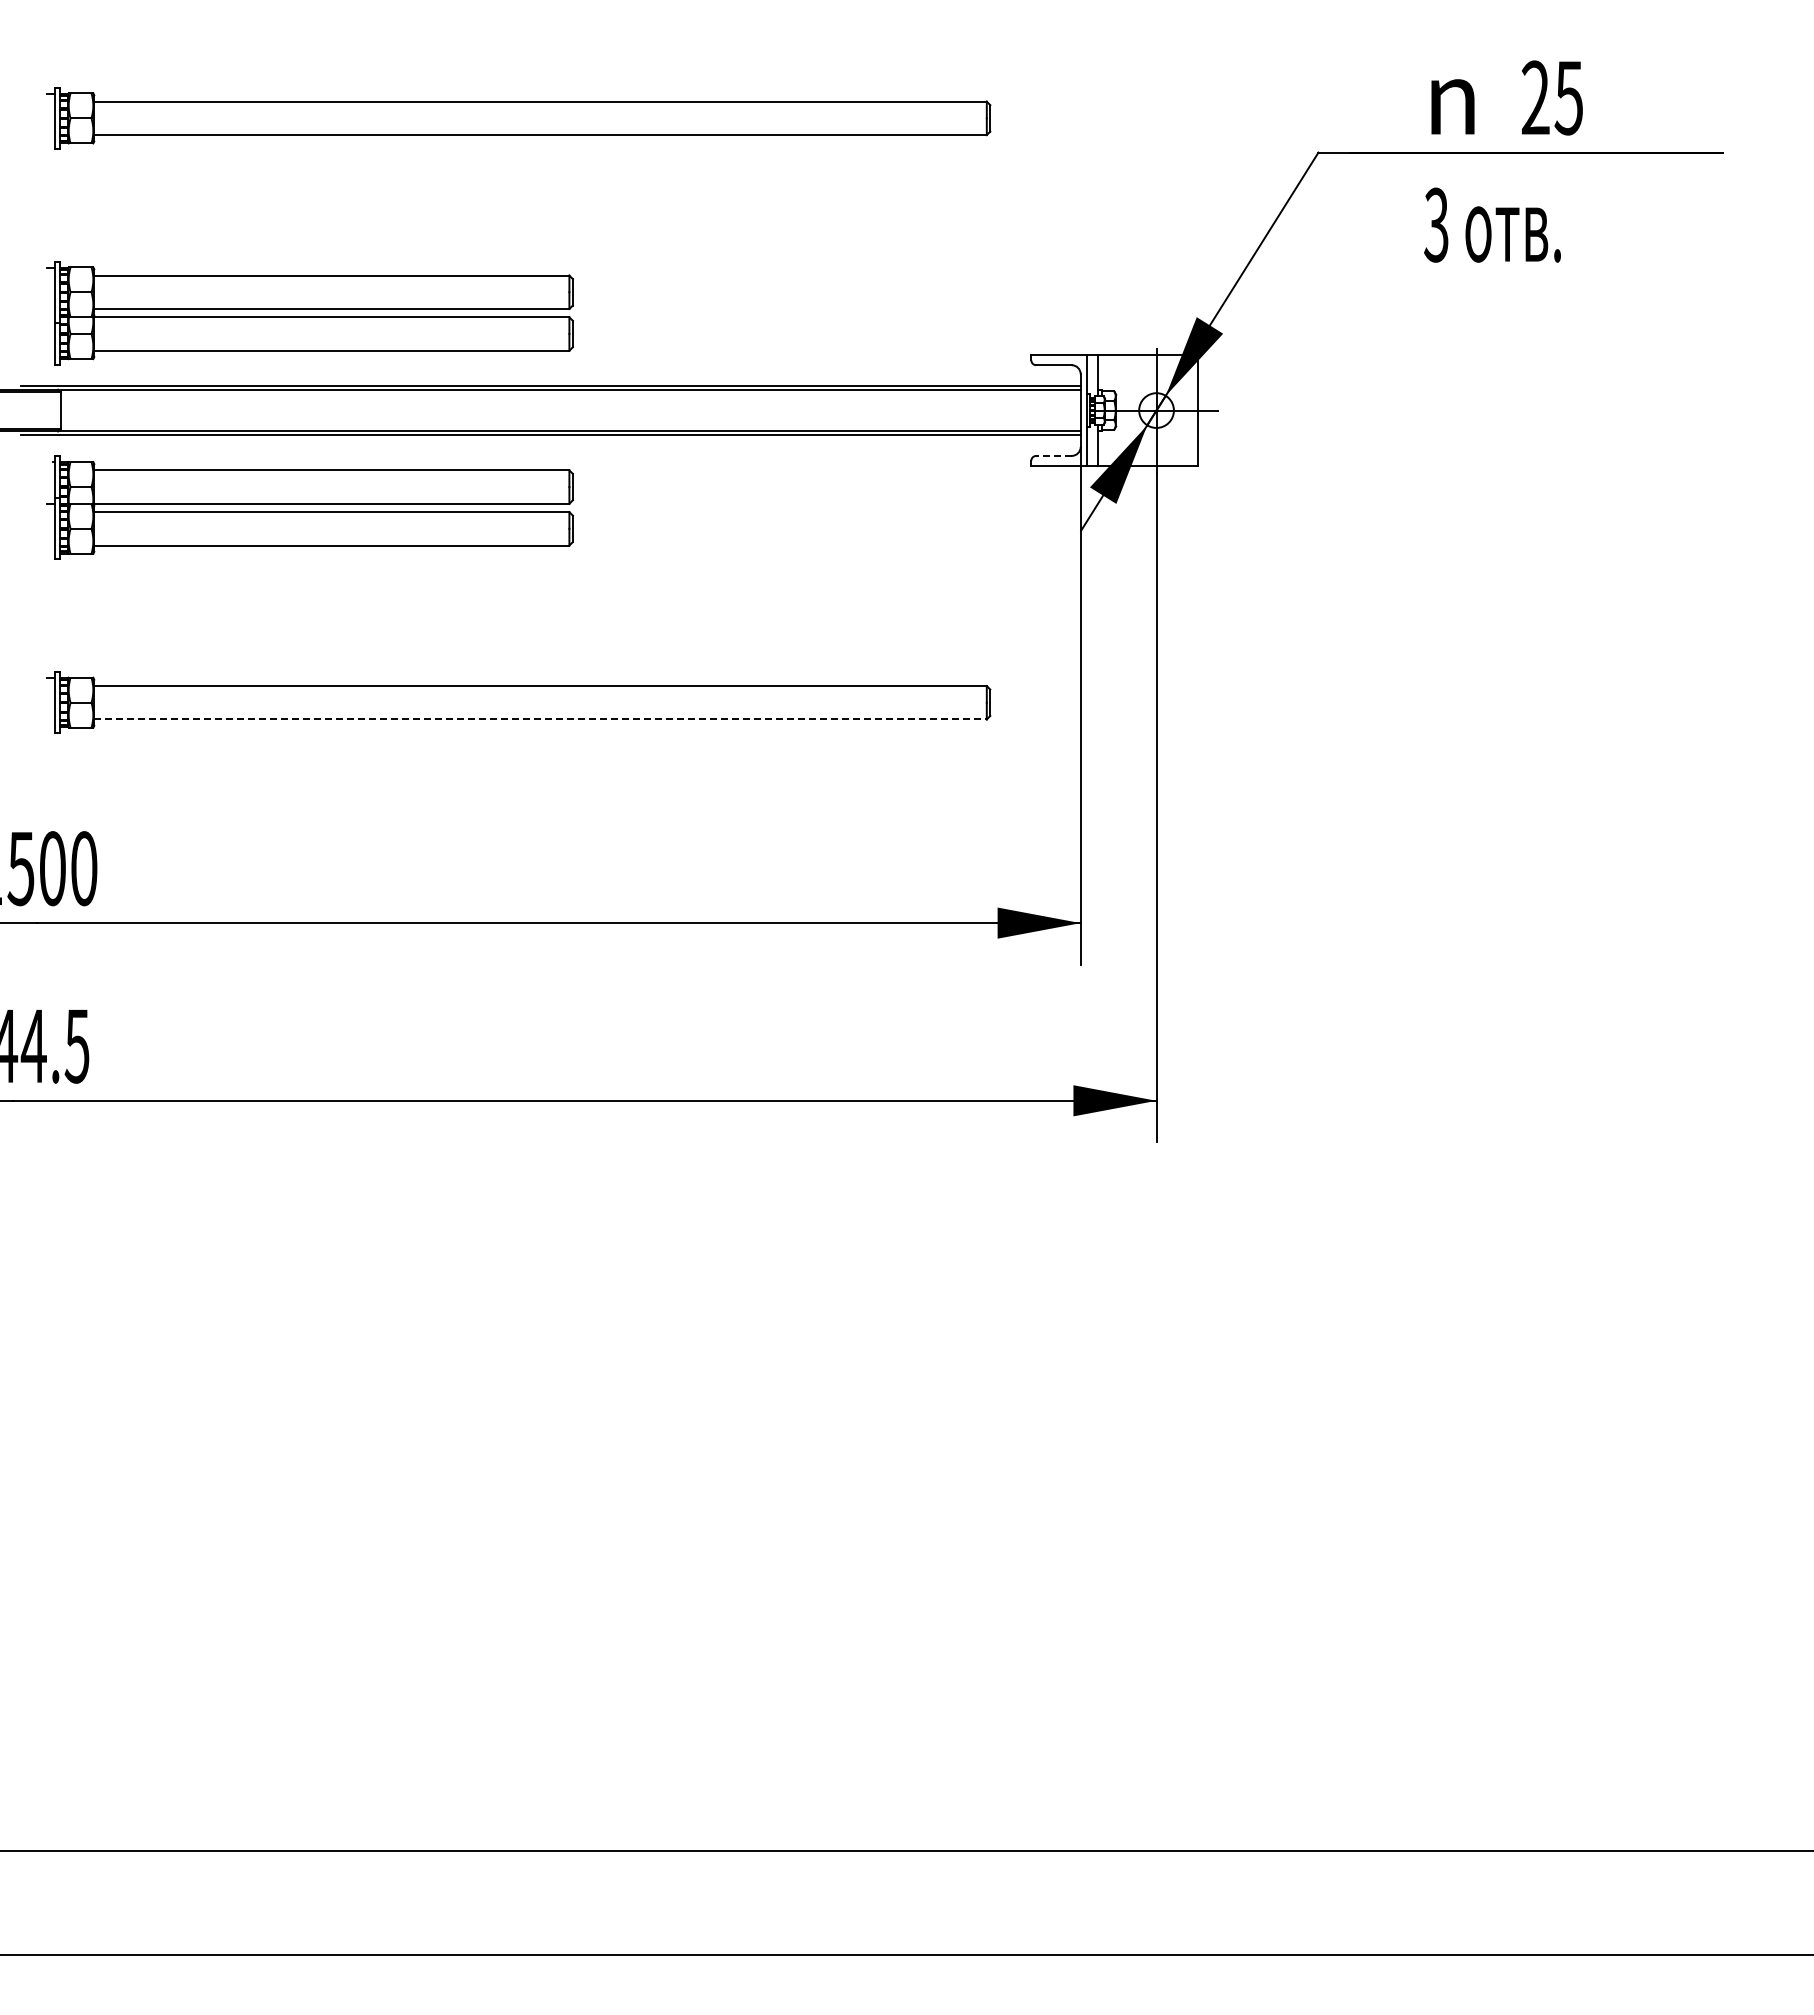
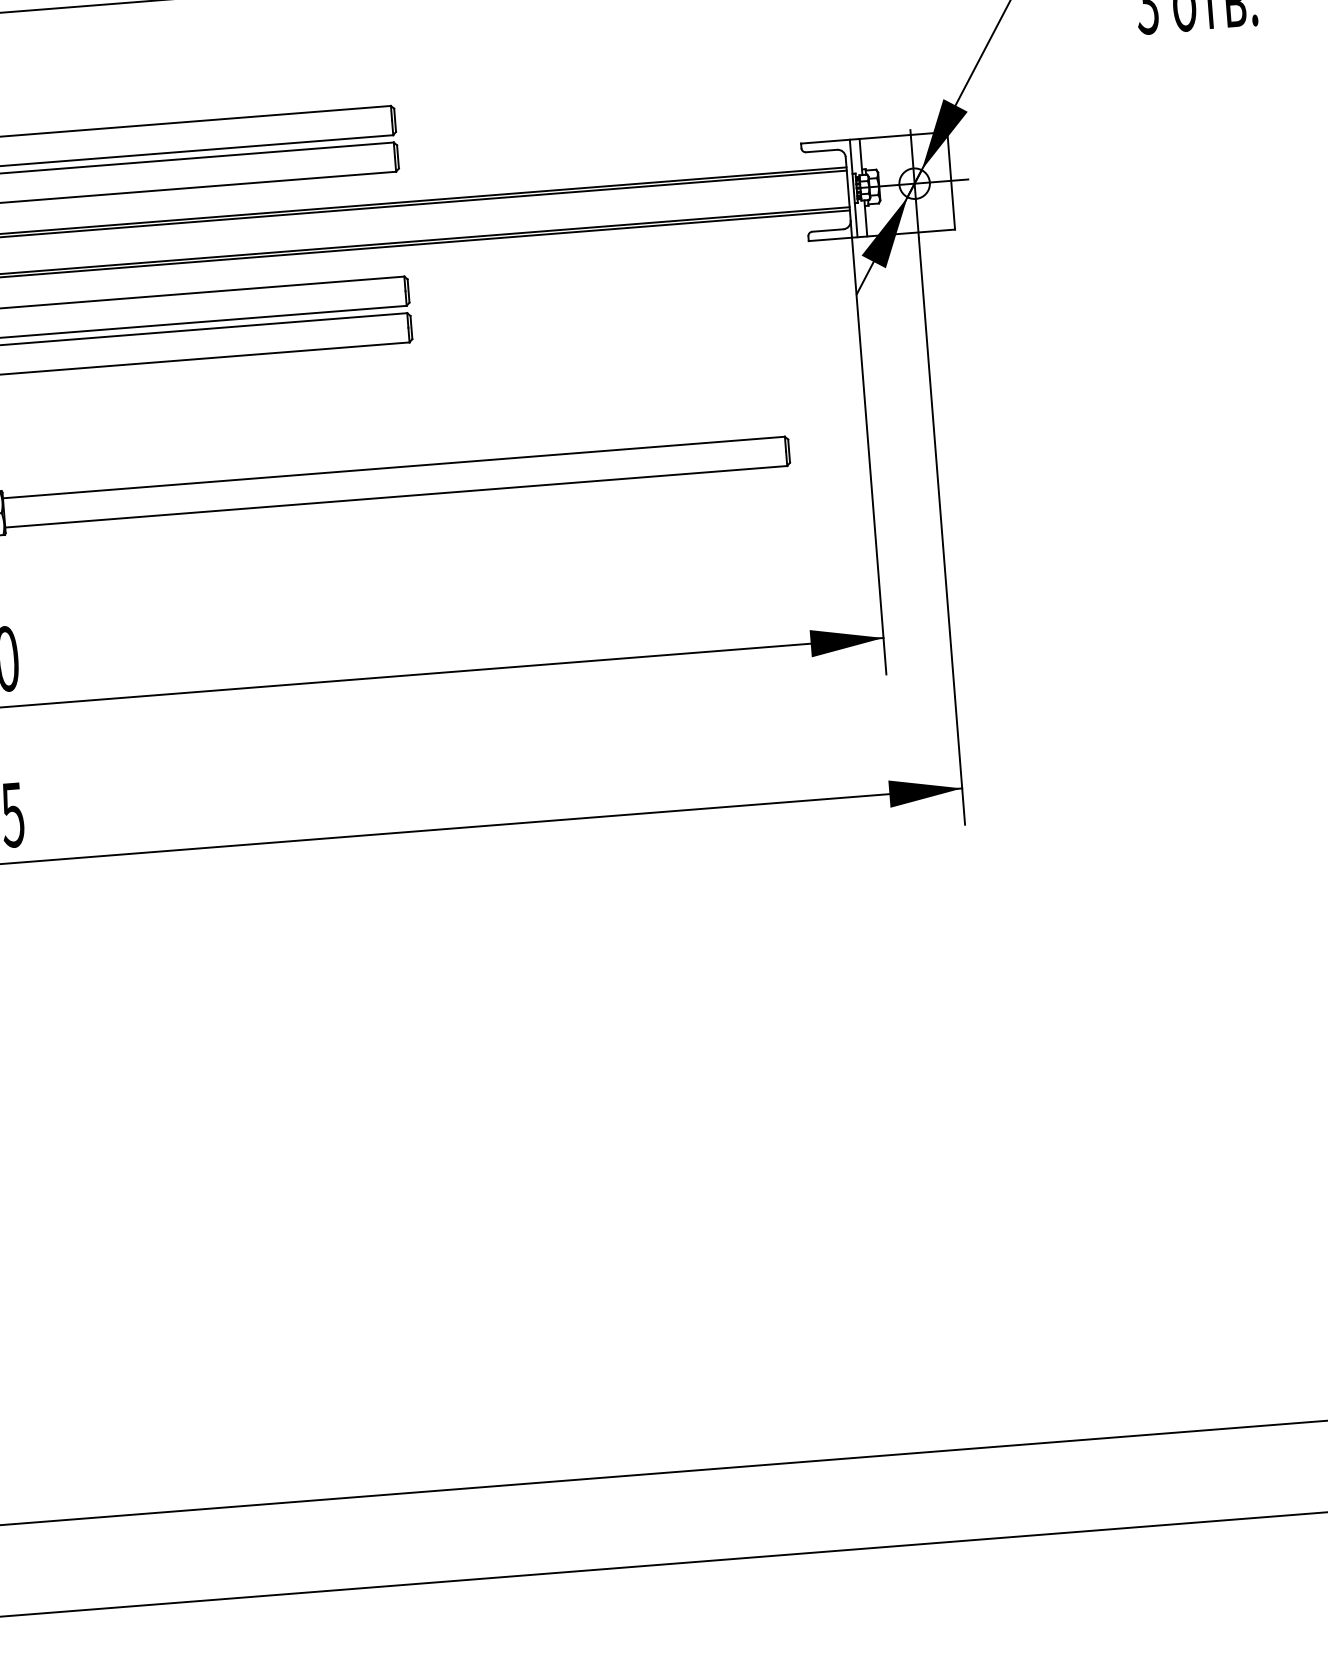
line: (1053, 455) -> (827, 230), dashed -> solid
line: (541, 719) -> (397, 496), dashed -> solid

